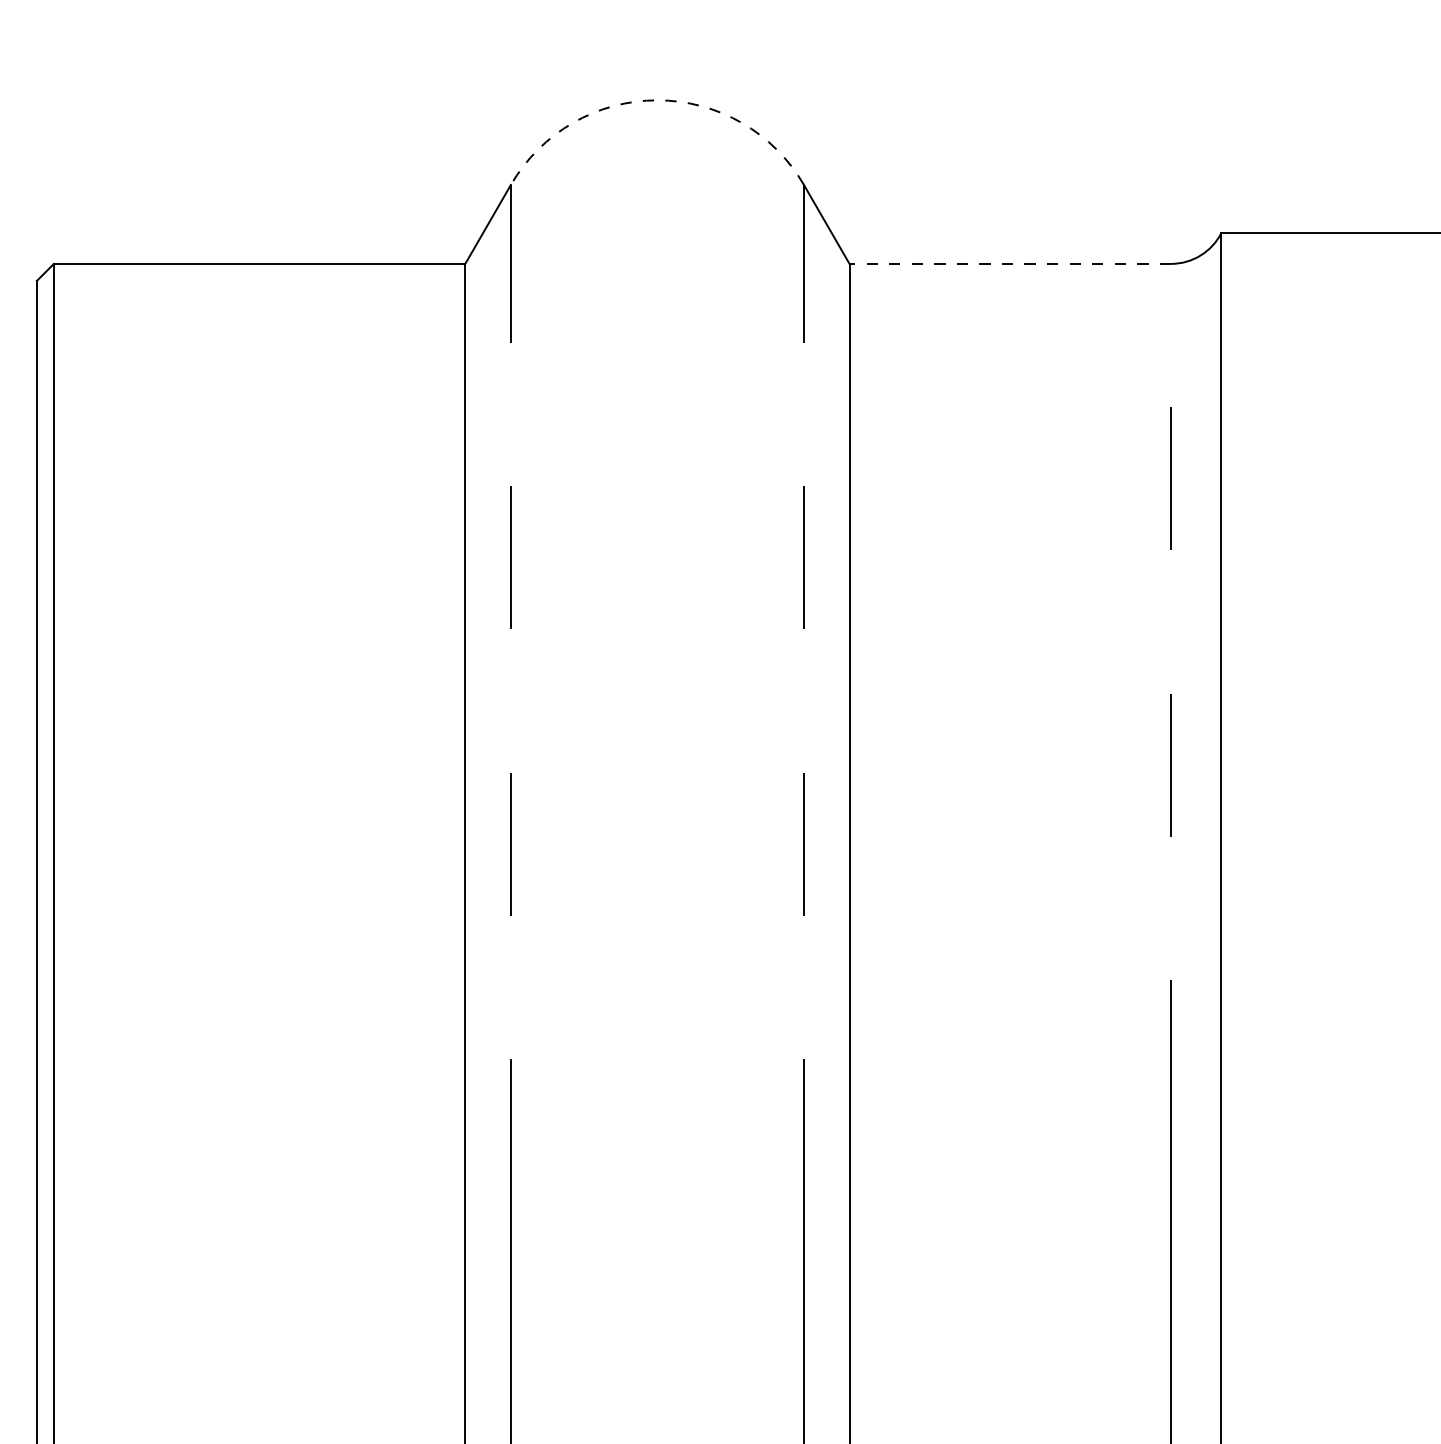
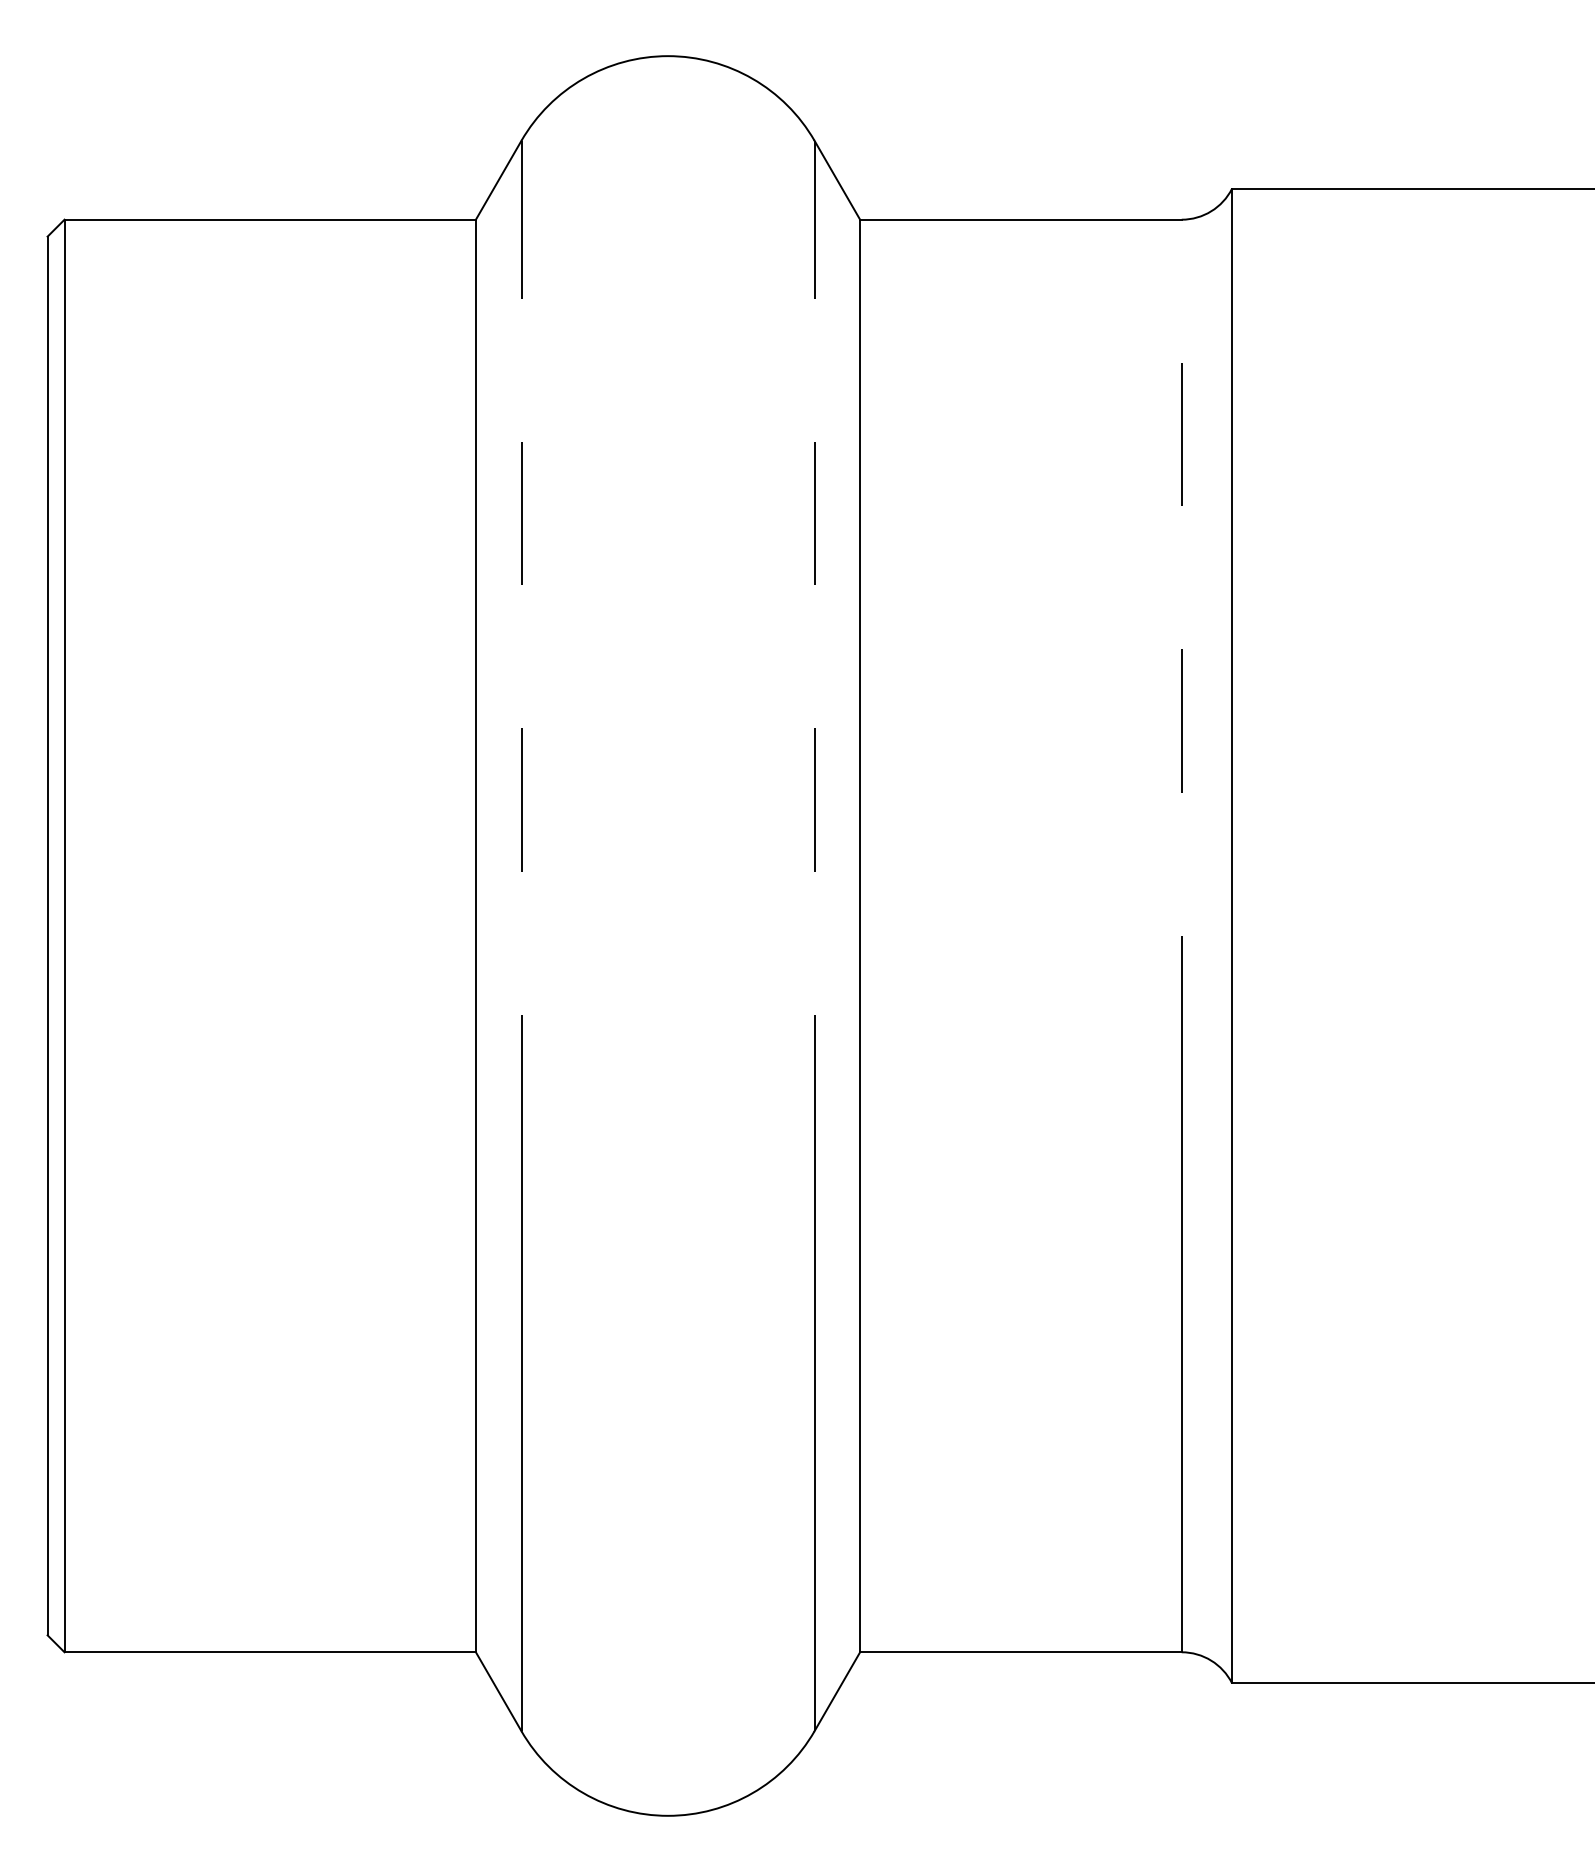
arc: (657, 100) -> (668, 56), dashed -> solid
line: (1009, 263) -> (1020, 219), dashed -> solid

